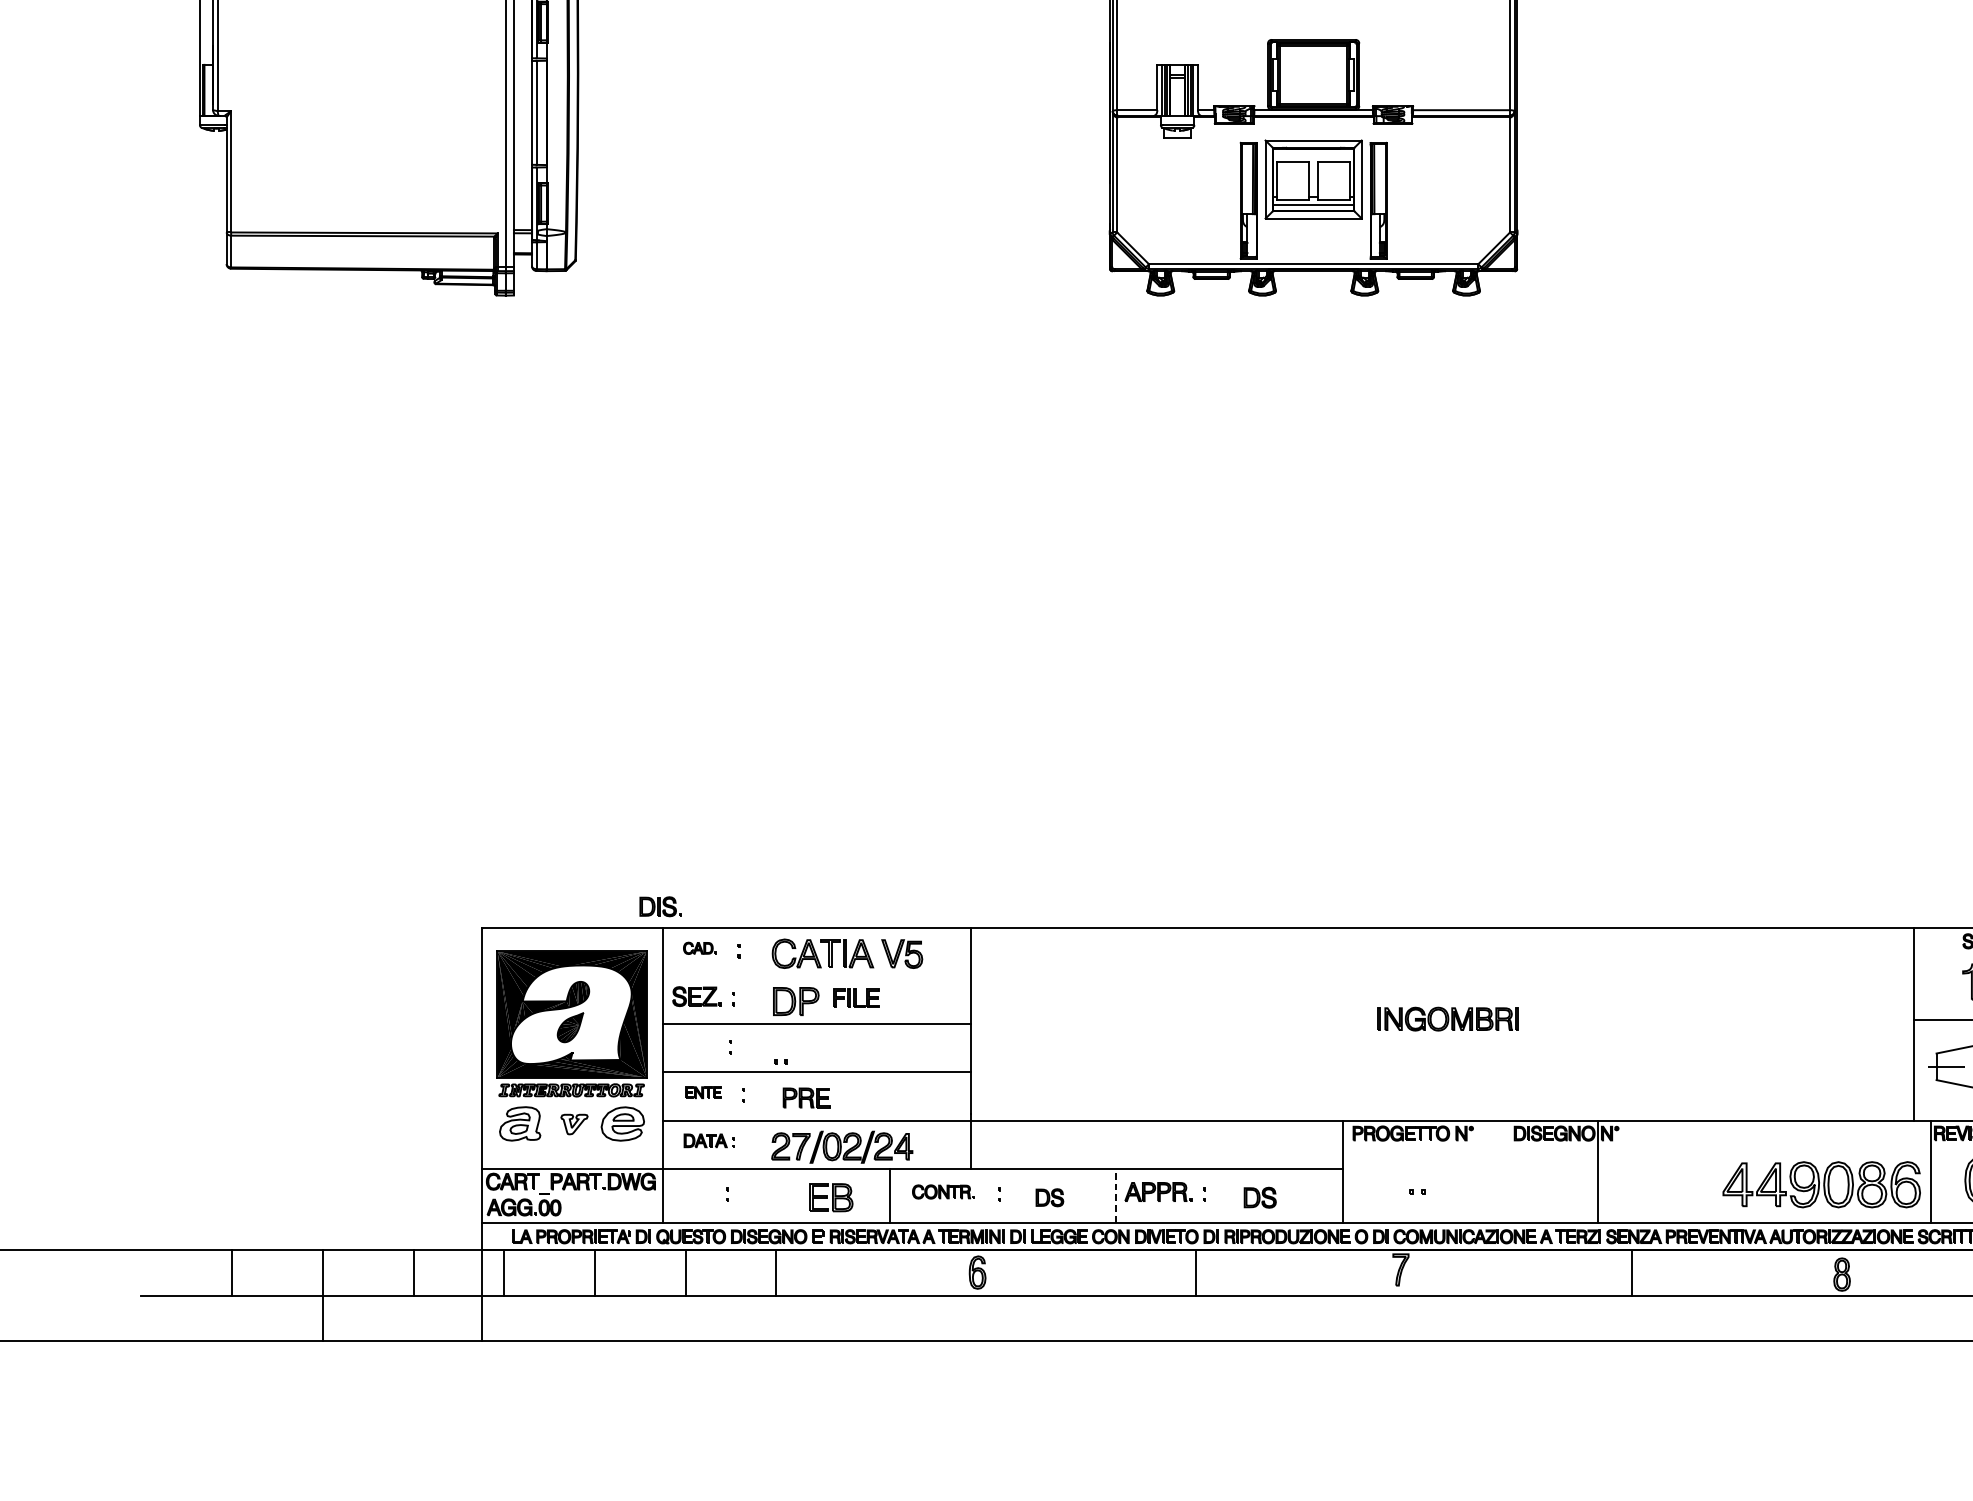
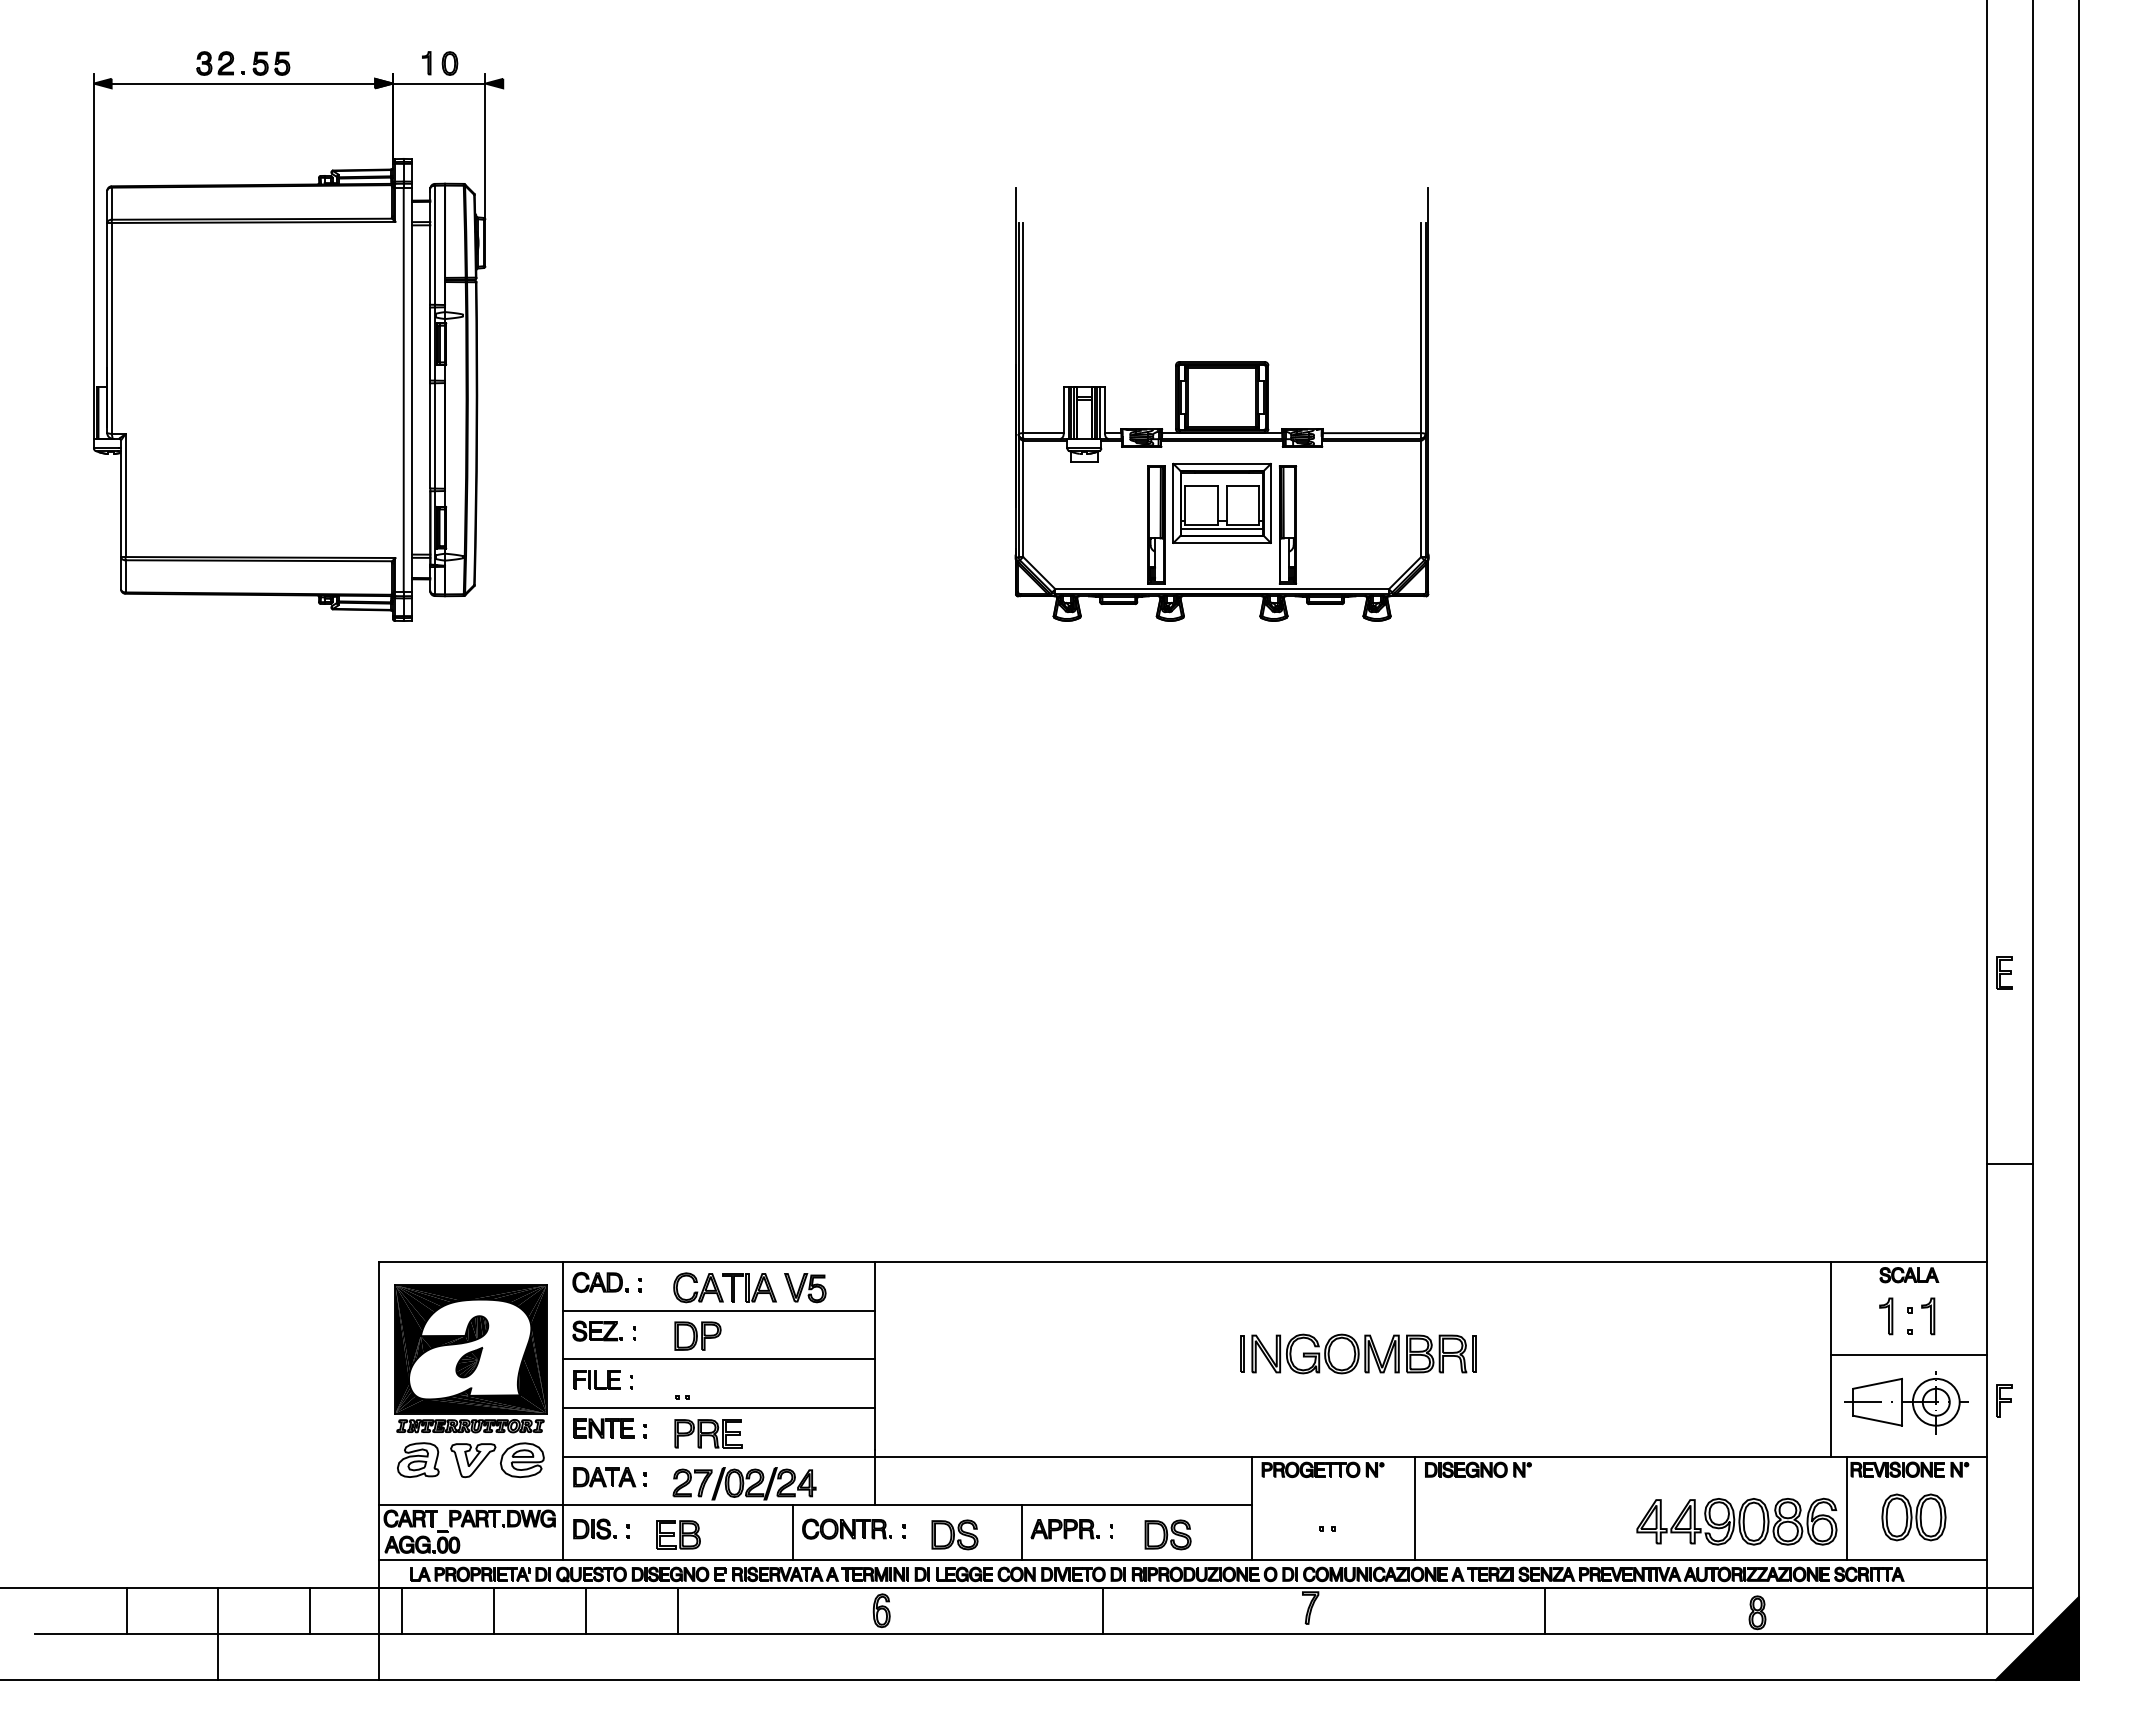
part: (660, 906) -> (594, 1528), moved
part: (700, 947) -> (600, 1281), size x1.67
line: (816, 976) -> (718, 1310), added
part: (855, 997) -> (596, 1379), moved
part: (1448, 1018) -> (1358, 1353), size x1.67
part: (702, 1092) -> (603, 1428), size x1.67
part: (806, 1097) -> (708, 1433), size x1.43
part: (574, 1124) -> (473, 1460), size x1.67
part: (708, 1141) -> (609, 1477), size x1.43
line: (1598, 1171) -> (1415, 1508), moved
part: (942, 1191) -> (846, 1528), size x1.43
line: (1116, 1195) -> (1022, 1532), dashed -> solid
part: (831, 1197) -> (678, 1534), moved
part: (1049, 1197) -> (954, 1534), size x1.67
part: (1259, 1197) -> (1167, 1534), size x1.43

